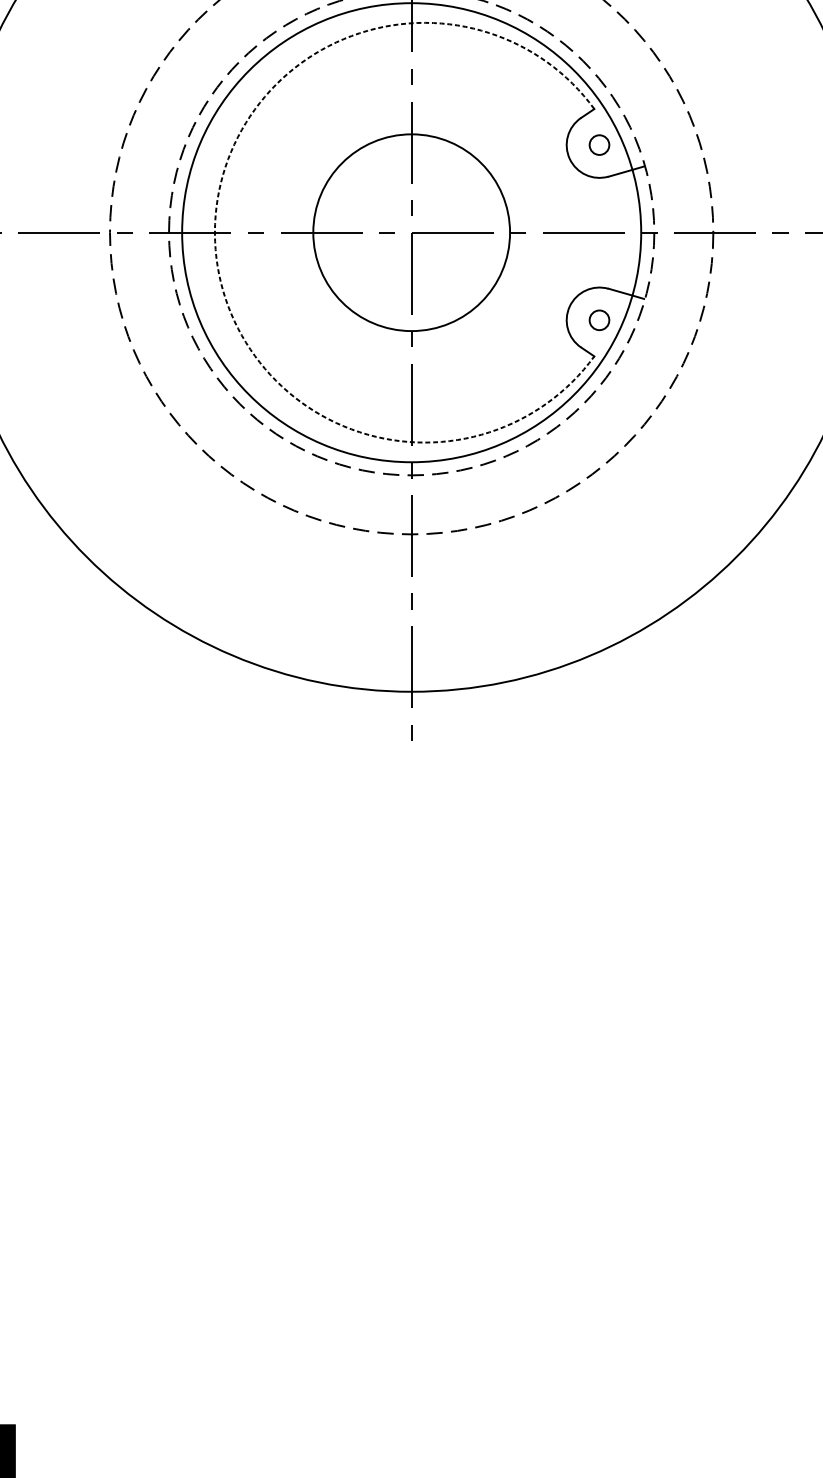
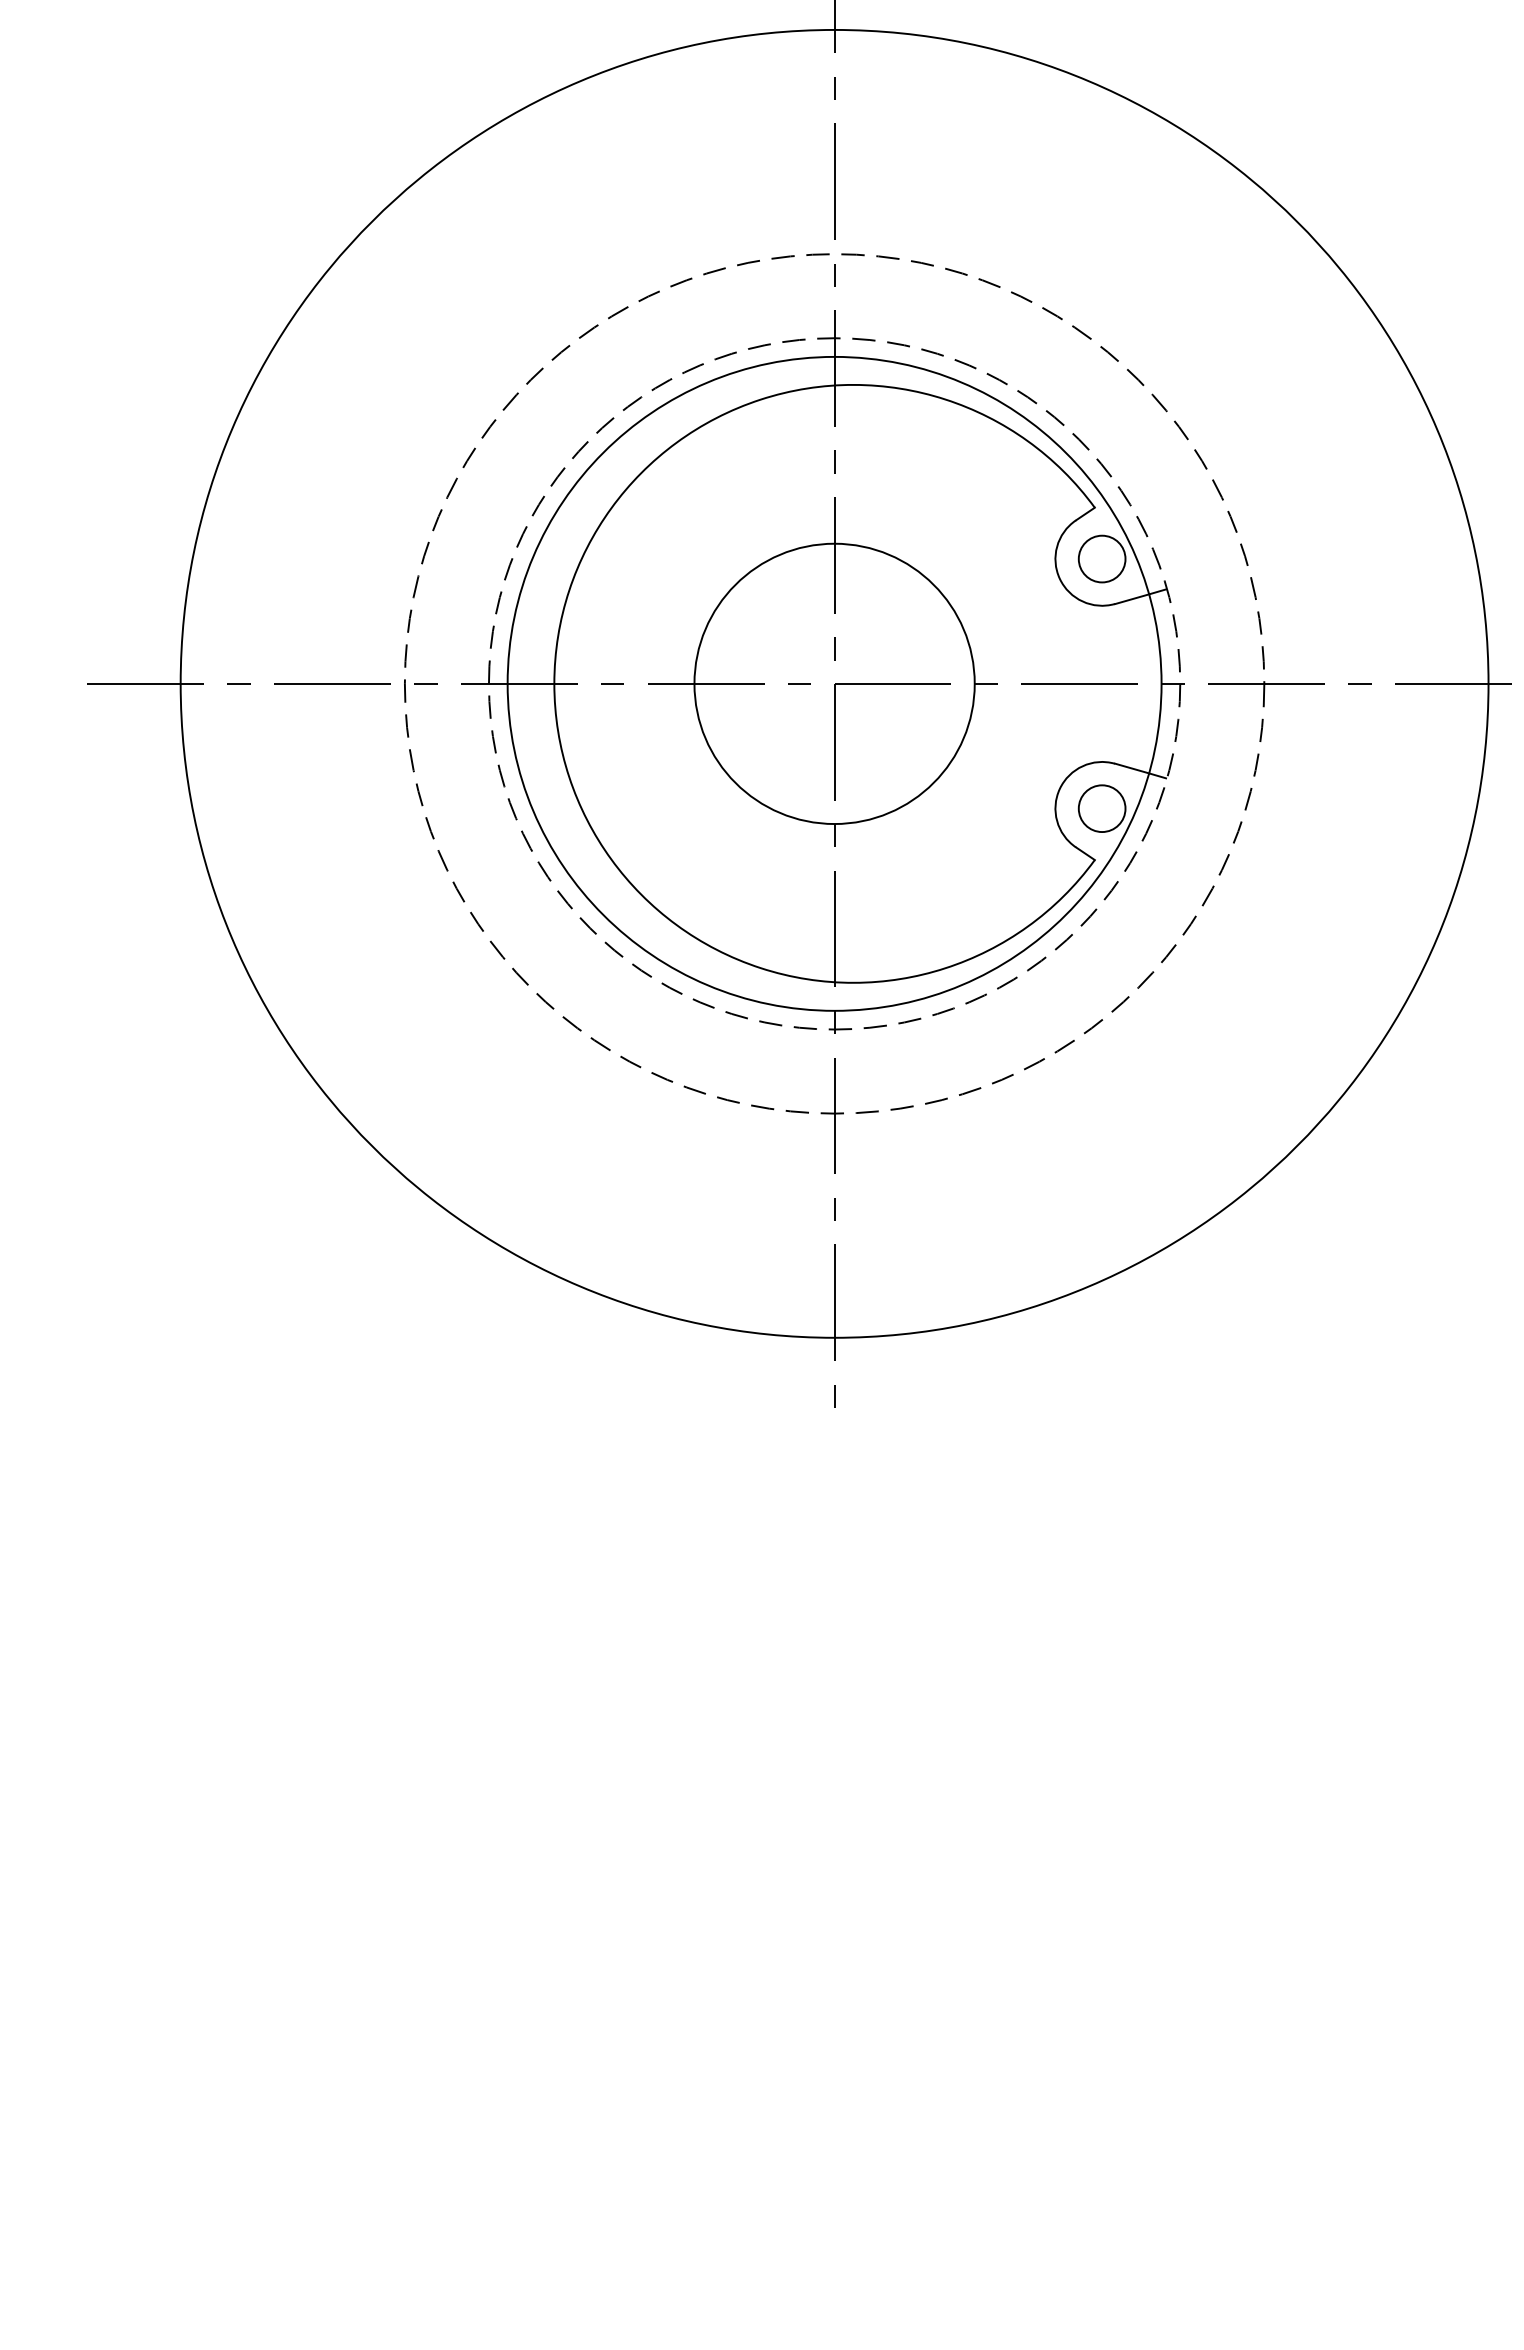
circle: (599, 144) -> (1101, 558), size x1.67
arc: (215, 232) -> (554, 683), dashed -> solid
circle: (599, 320) -> (1101, 808), size x1.67

